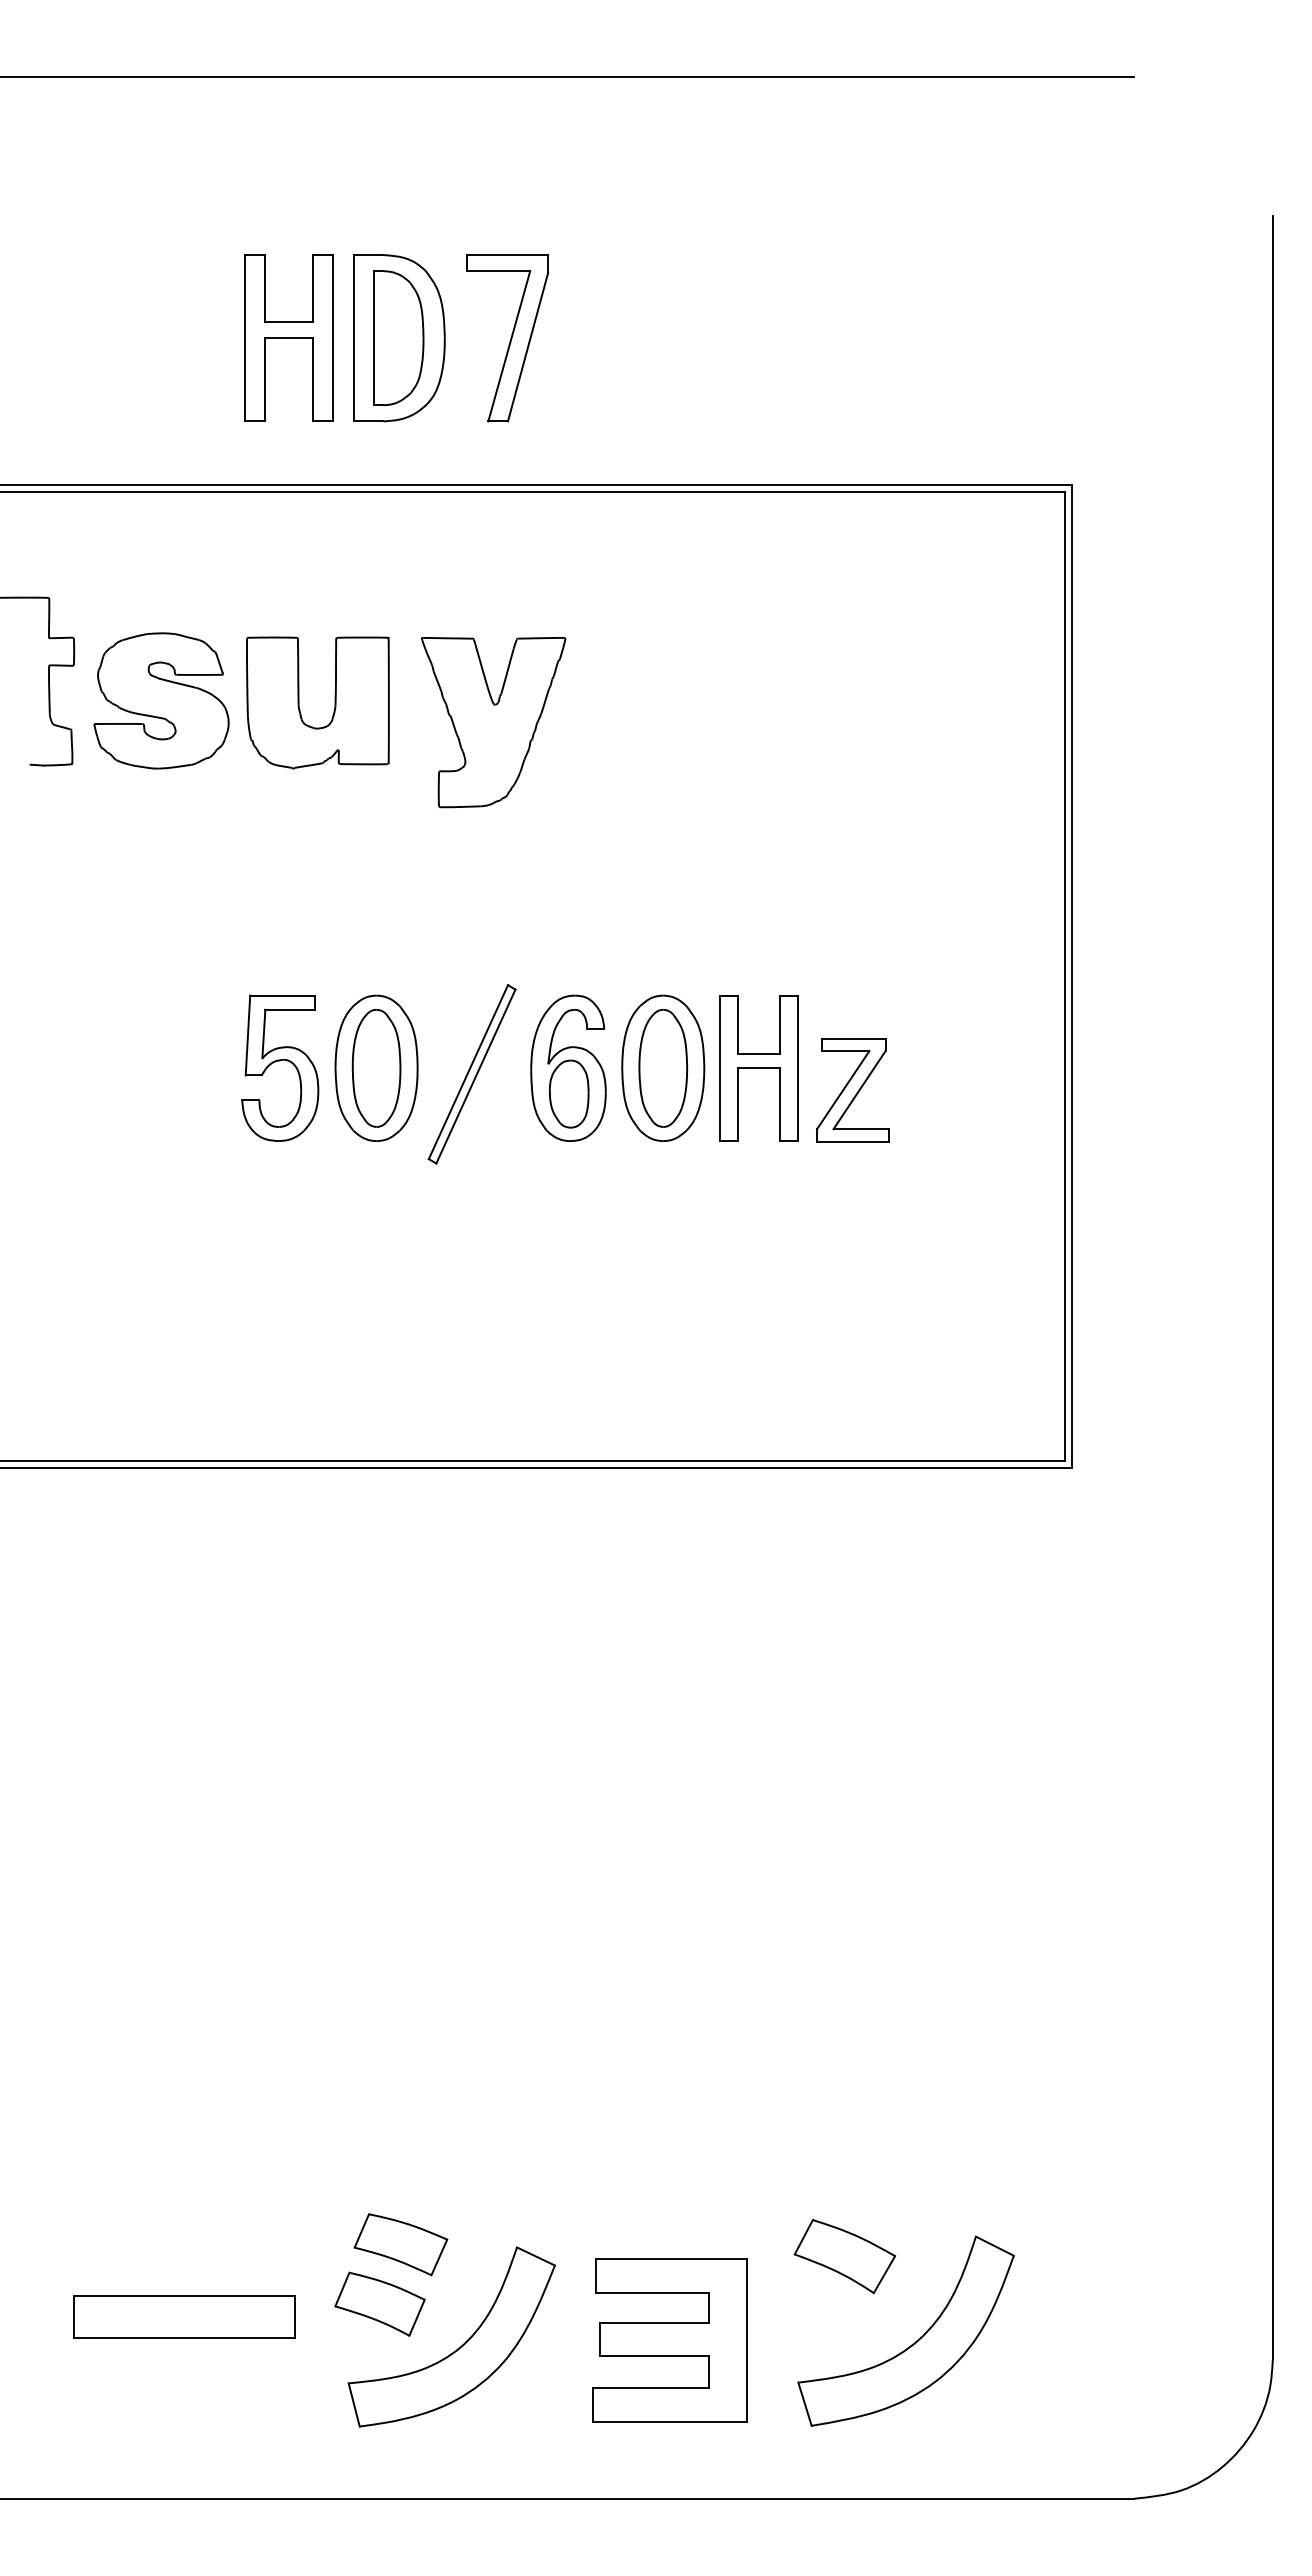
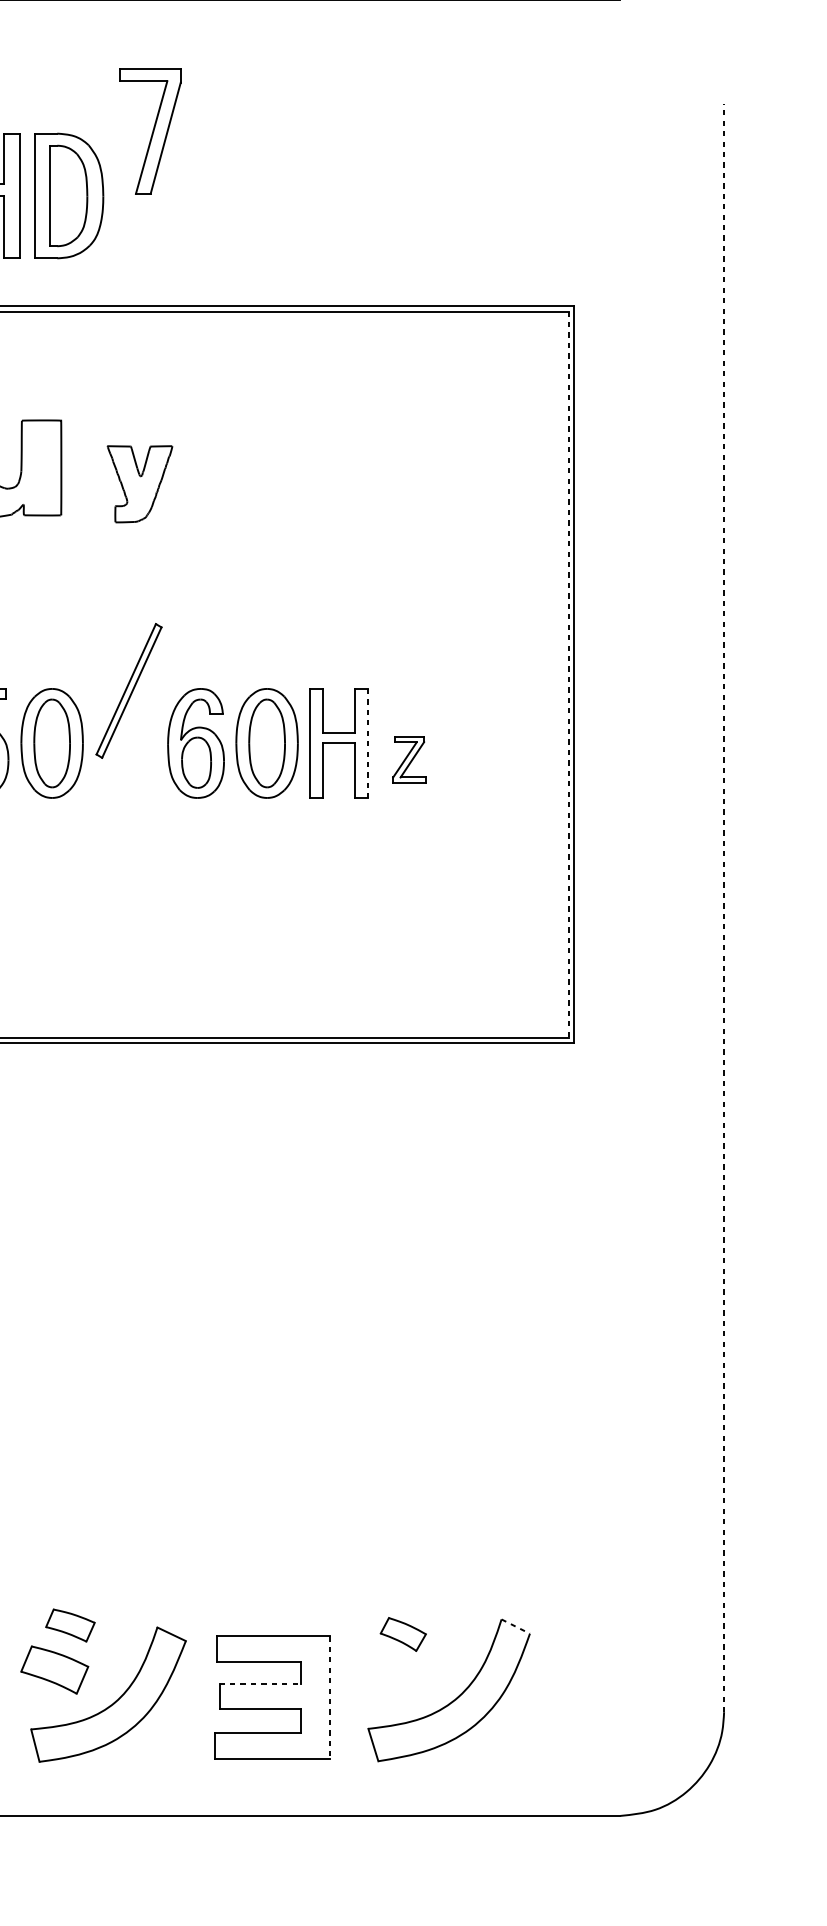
part: (507, 338) -> (150, 131), moved
part: (493, 722) -> (139, 484), size x0.6
line: (1065, 977) -> (568, 675), solid -> dashed
line: (797, 1068) -> (367, 743), solid -> dashed
part: (471, 1074) -> (128, 691), moved
part: (852, 1090) -> (409, 760), size x0.6
line: (1272, 1287) -> (723, 907), solid -> dashed
part: (400, 2244) -> (70, 1625), size x0.7
line: (995, 2246) -> (516, 1626), solid -> dashed
part: (844, 2256) -> (403, 1634), size x0.6
line: (654, 2322) -> (260, 1683), solid -> dashed
line: (746, 2340) -> (329, 1697), solid -> dashed

